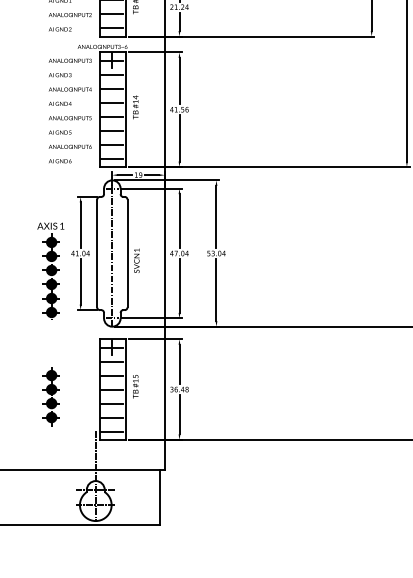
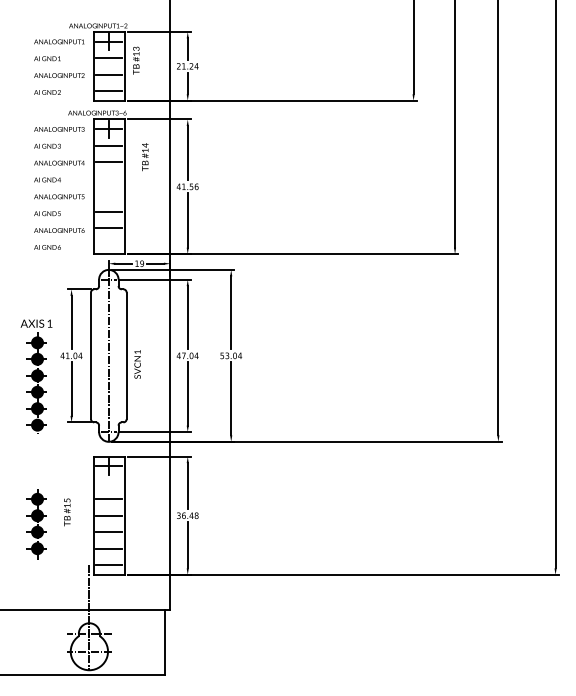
line: (112, 102) -> (108, 178), removed
text: (135, 107) -> (145, 157), moved
line: (112, 117) -> (108, 195), removed
line: (112, 158) -> (108, 244), removed
line: (112, 361) -> (108, 482), removed
text: (135, 386) -> (67, 512), moved

